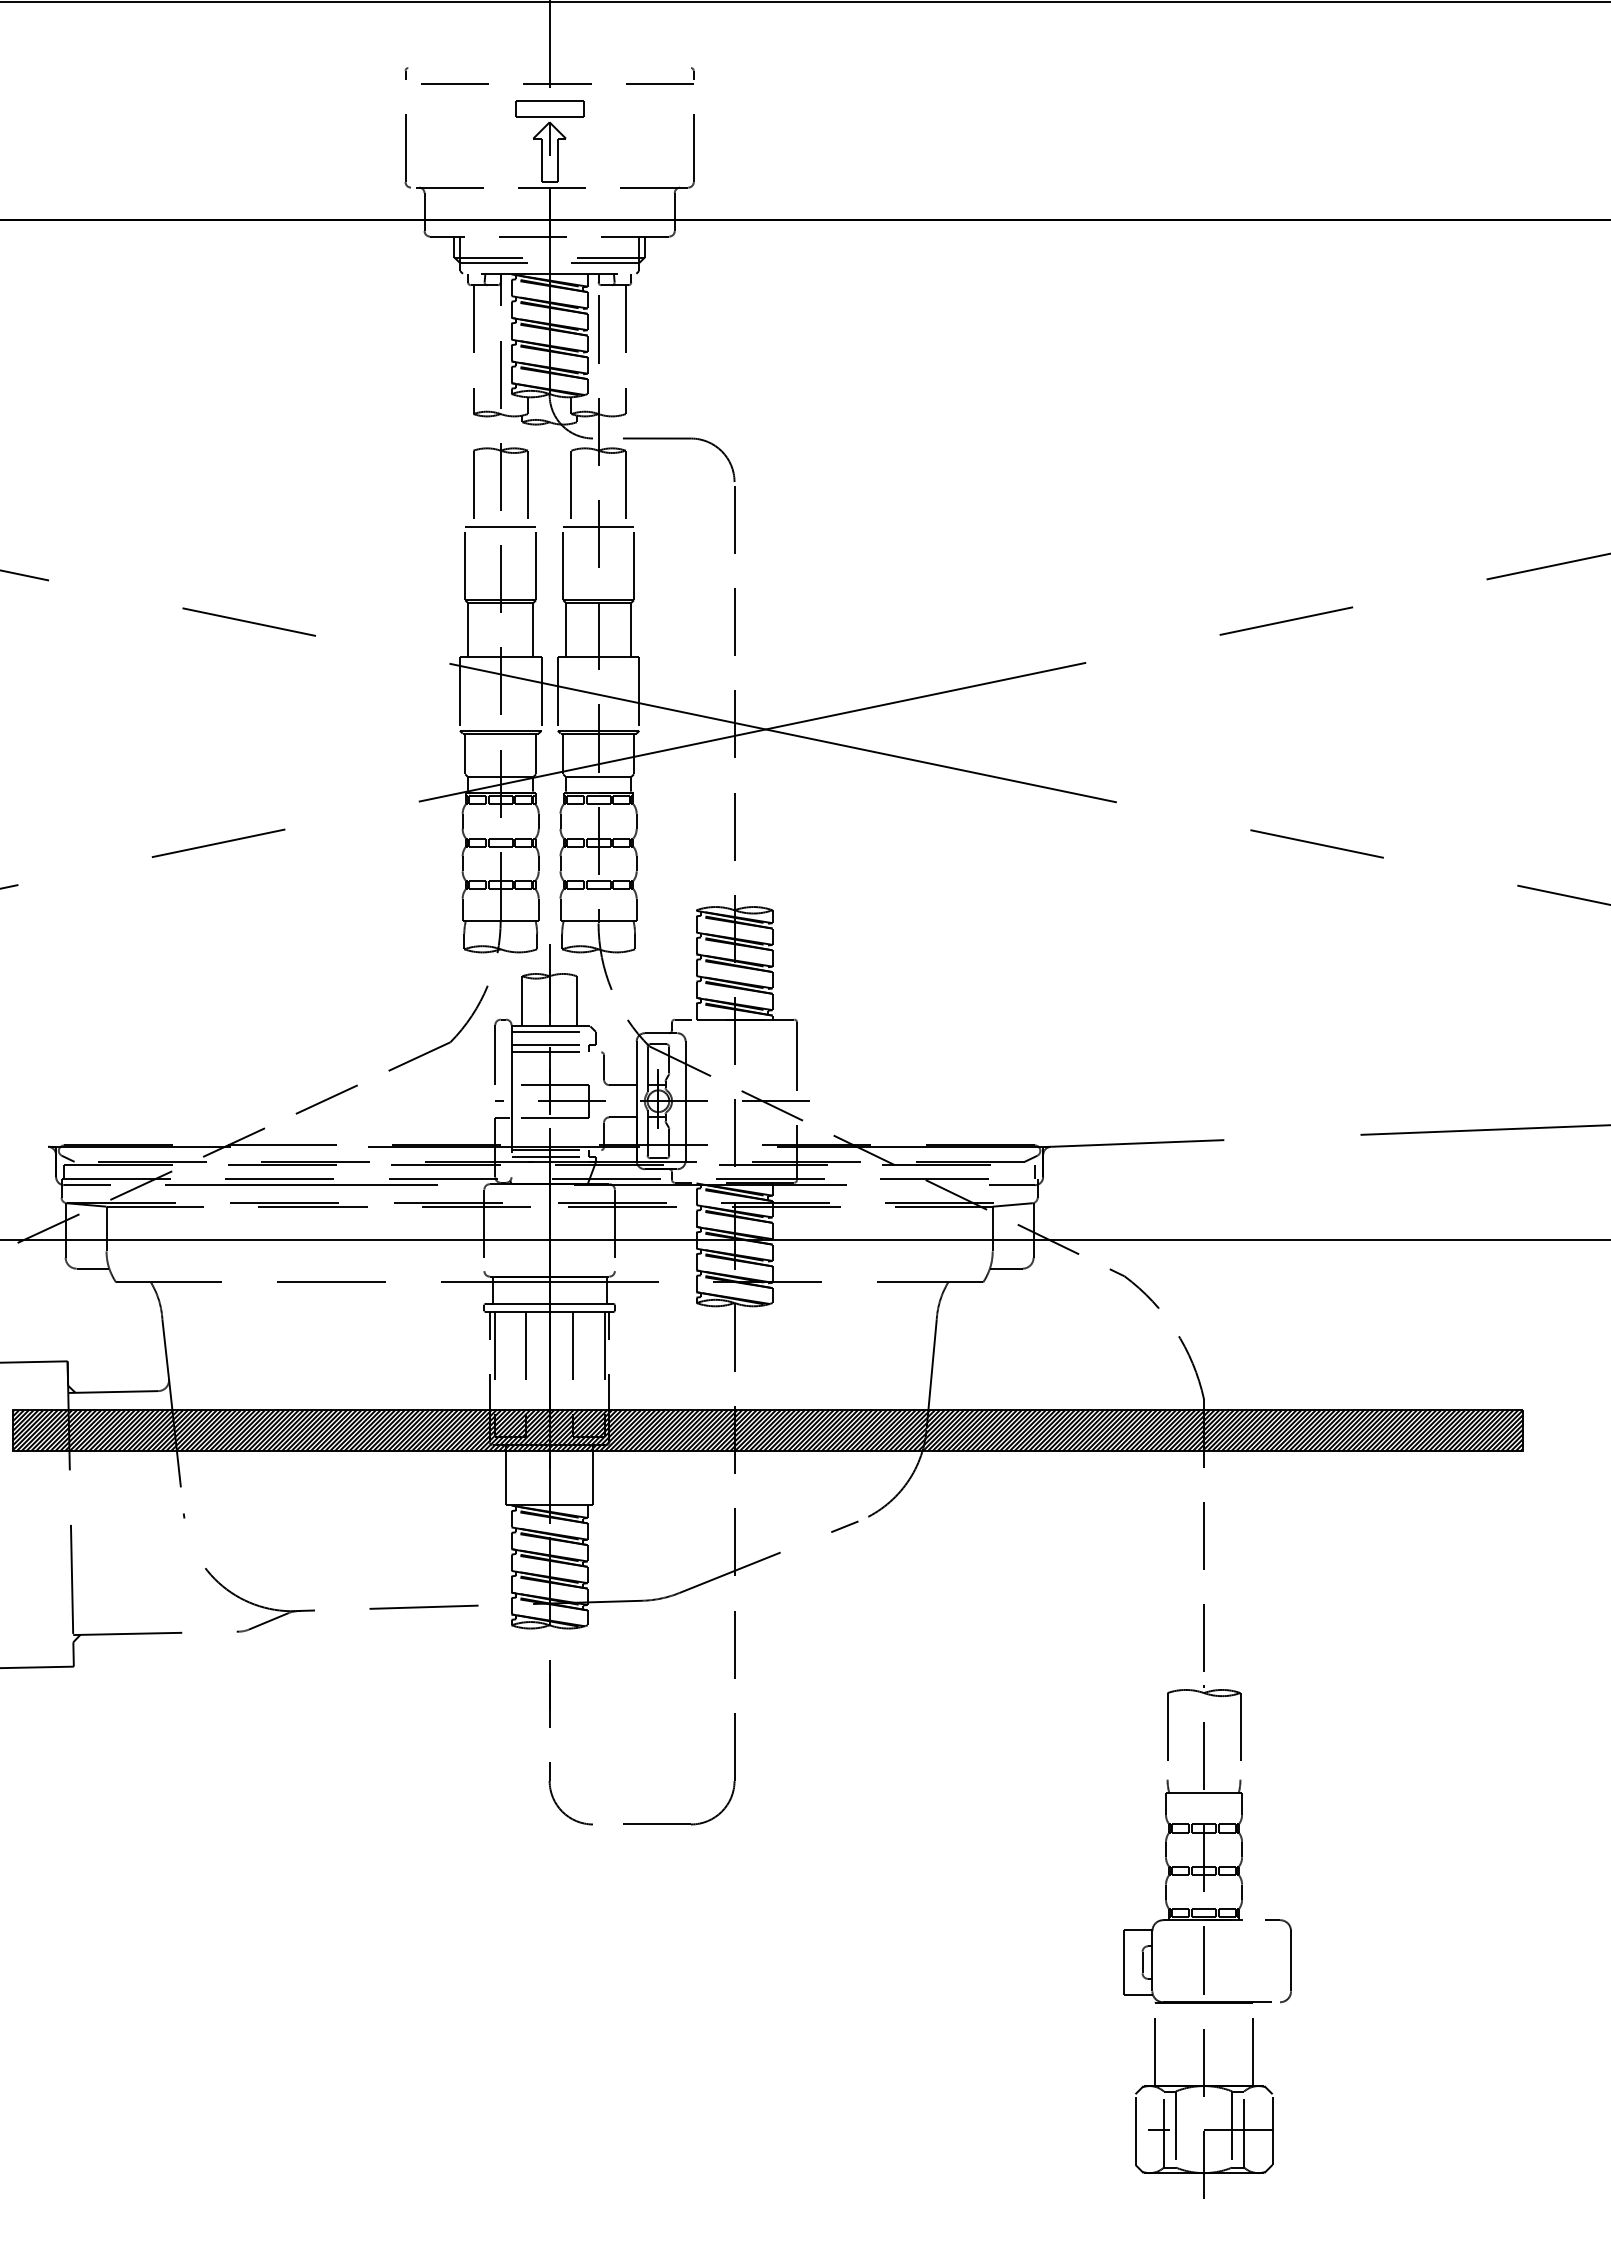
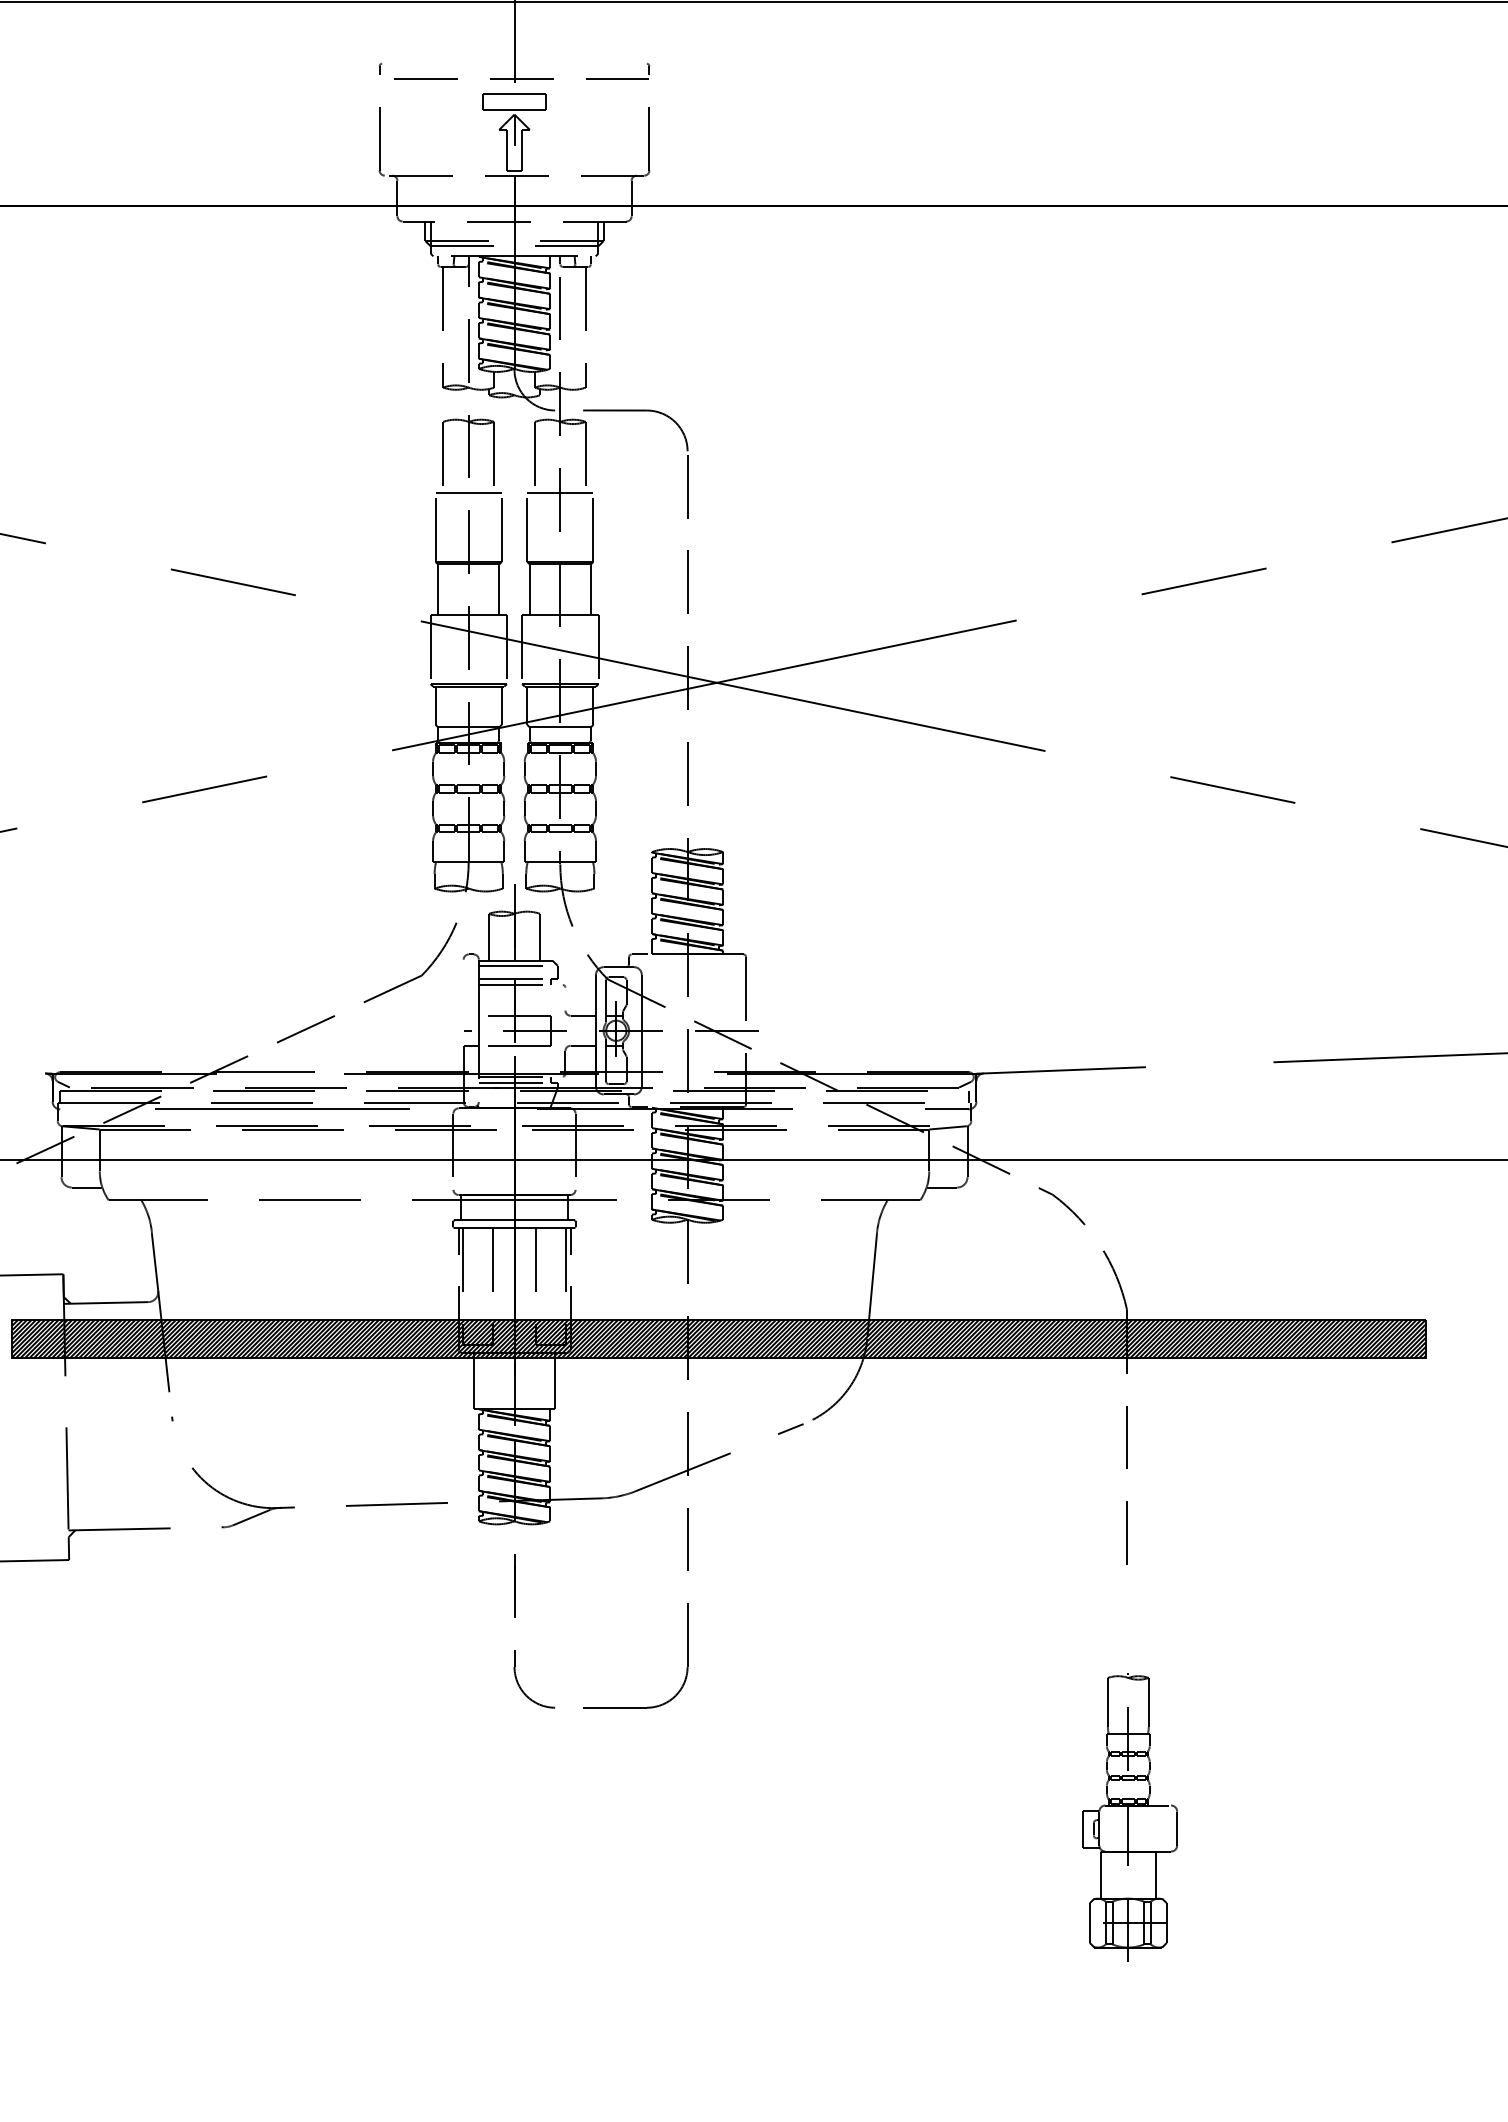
line: (495, 1054) -> (463, 987), removed
line: (604, 1066) -> (565, 998), removed
line: (87, 1185) -> (81, 1109), removed
part: (1207, 1941) -> (1130, 1817), size x0.6

